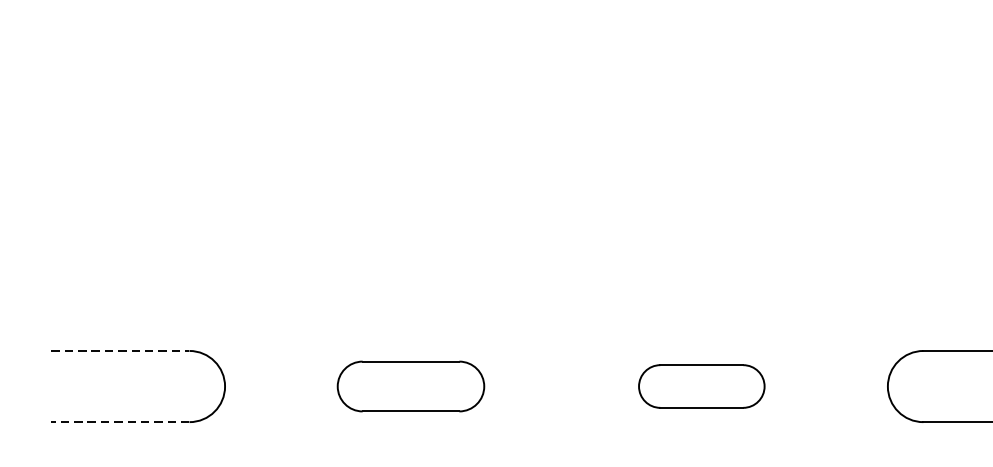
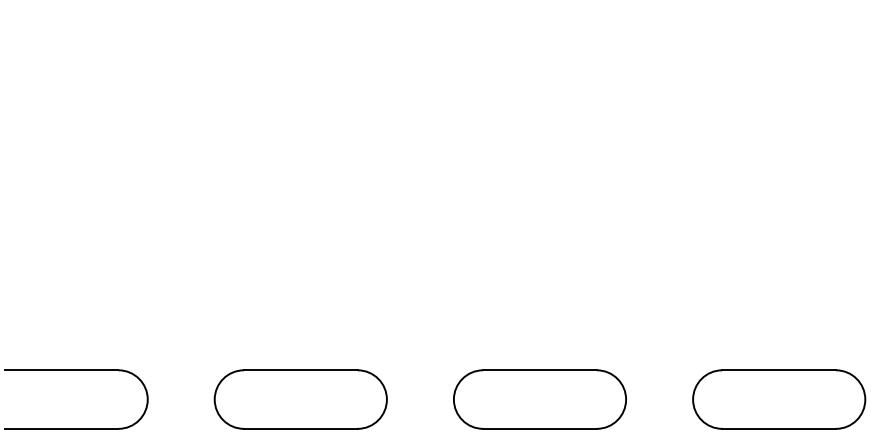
line: (120, 351) -> (61, 370), dashed -> solid
part: (410, 386) -> (300, 399), size x1.43
part: (701, 386) -> (539, 399), size x1.67
line: (120, 421) -> (61, 428), dashed -> solid

